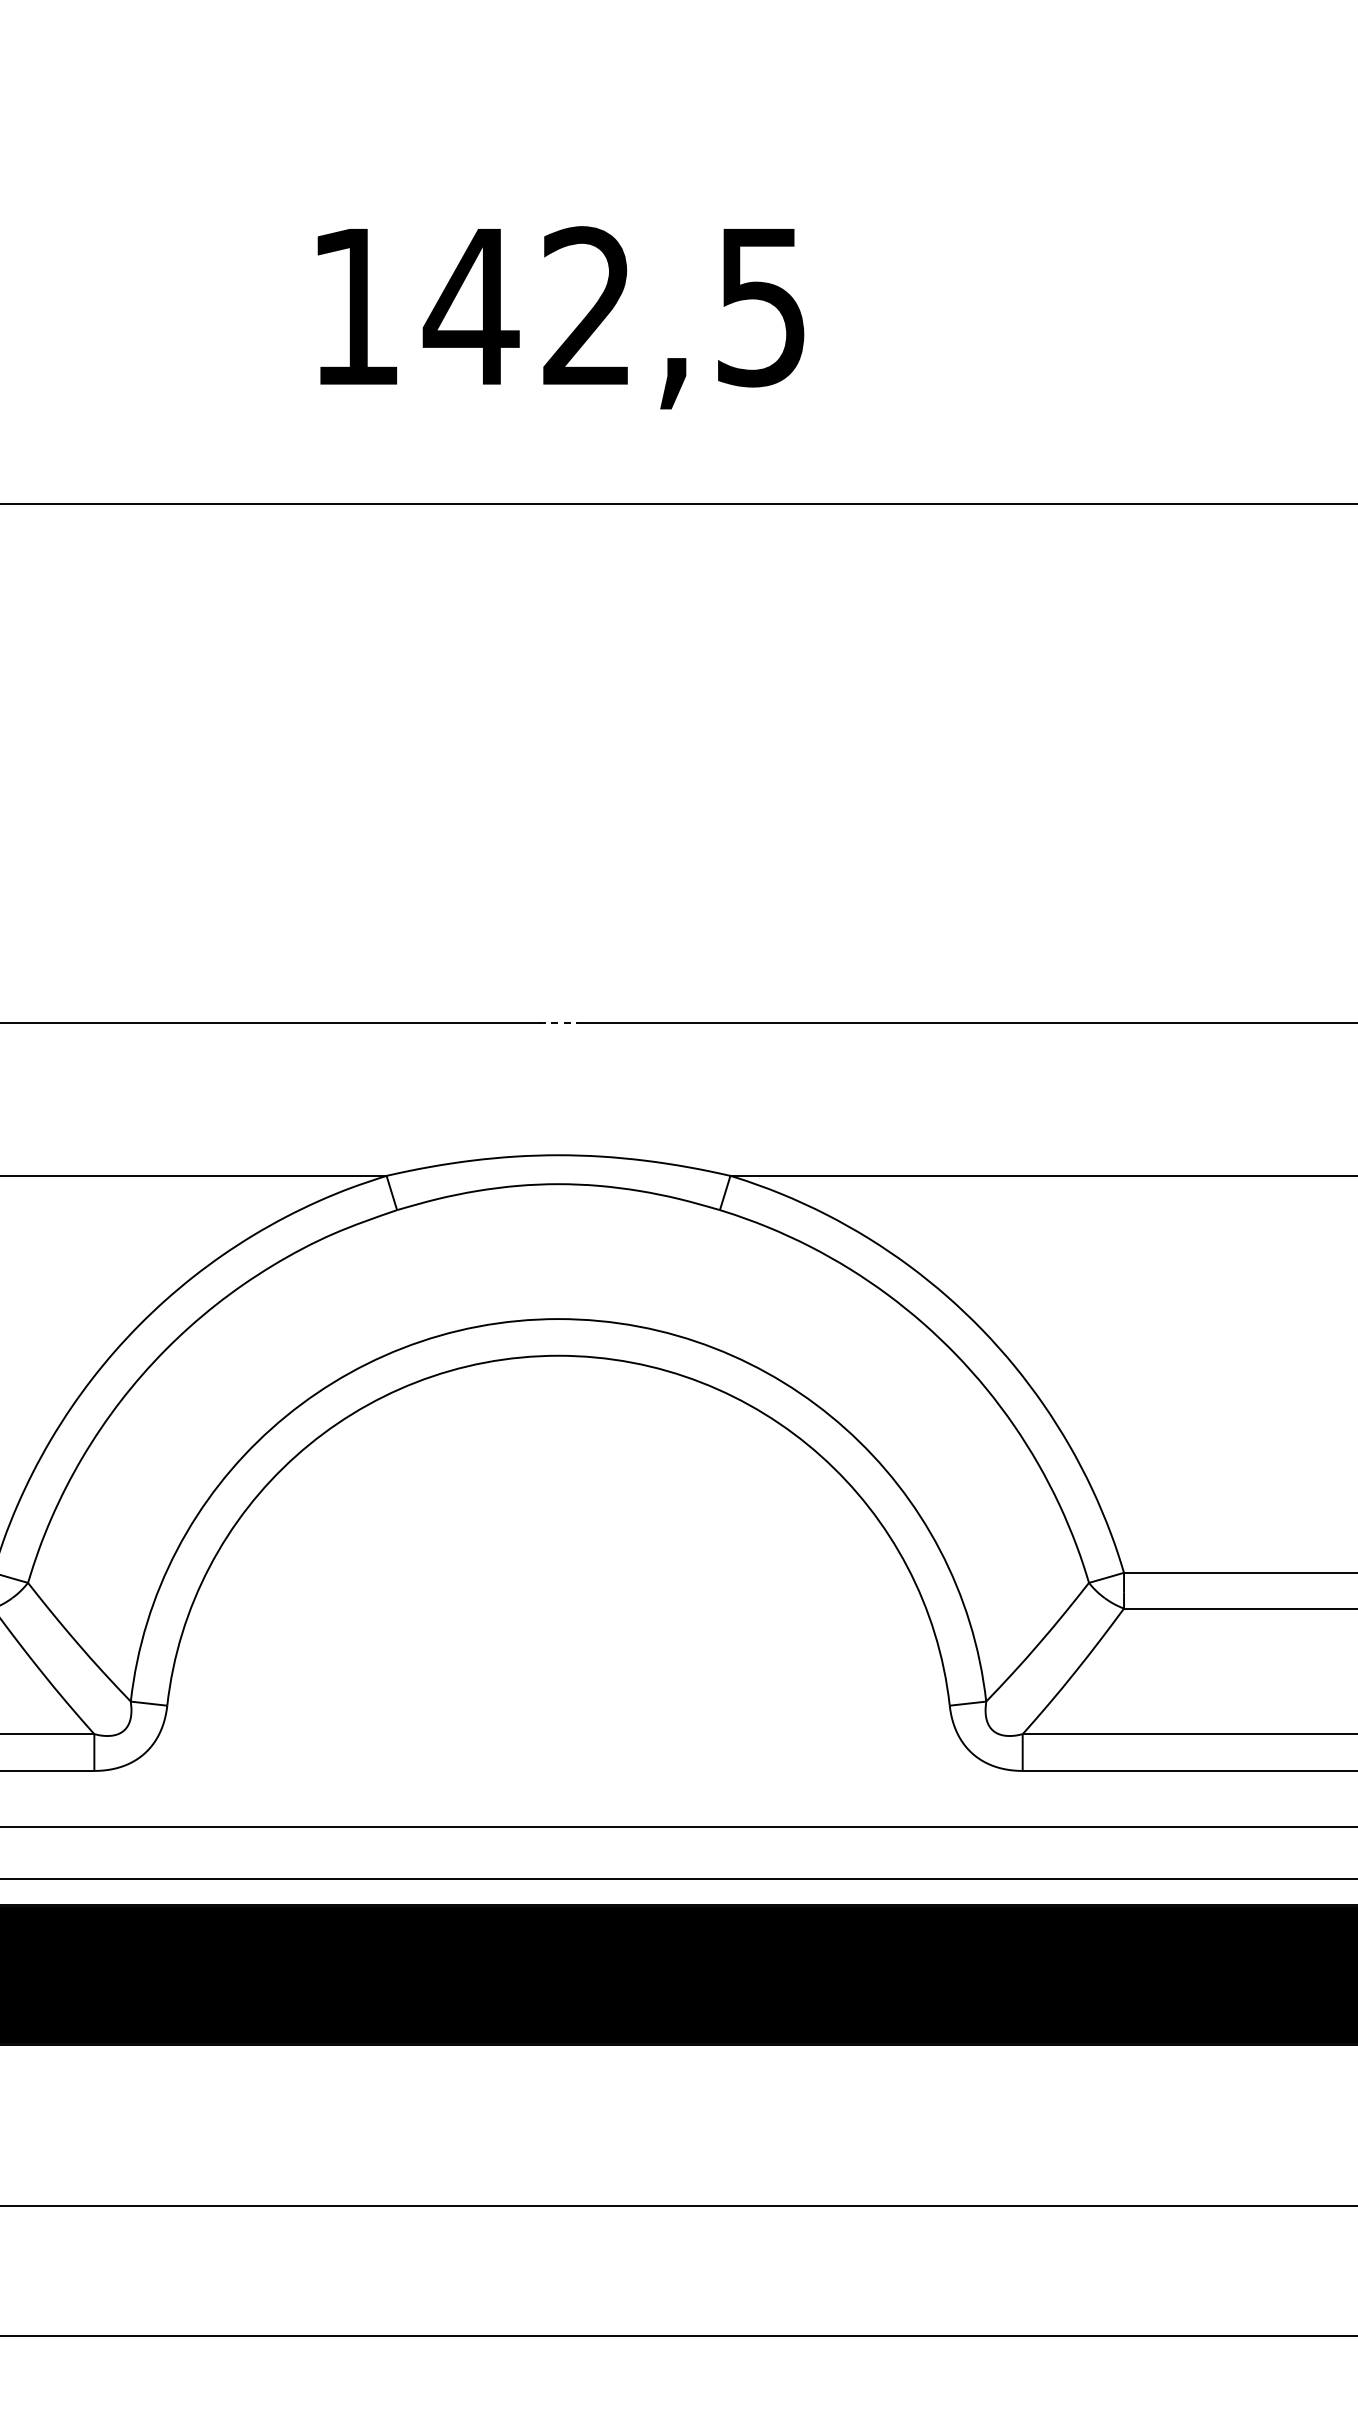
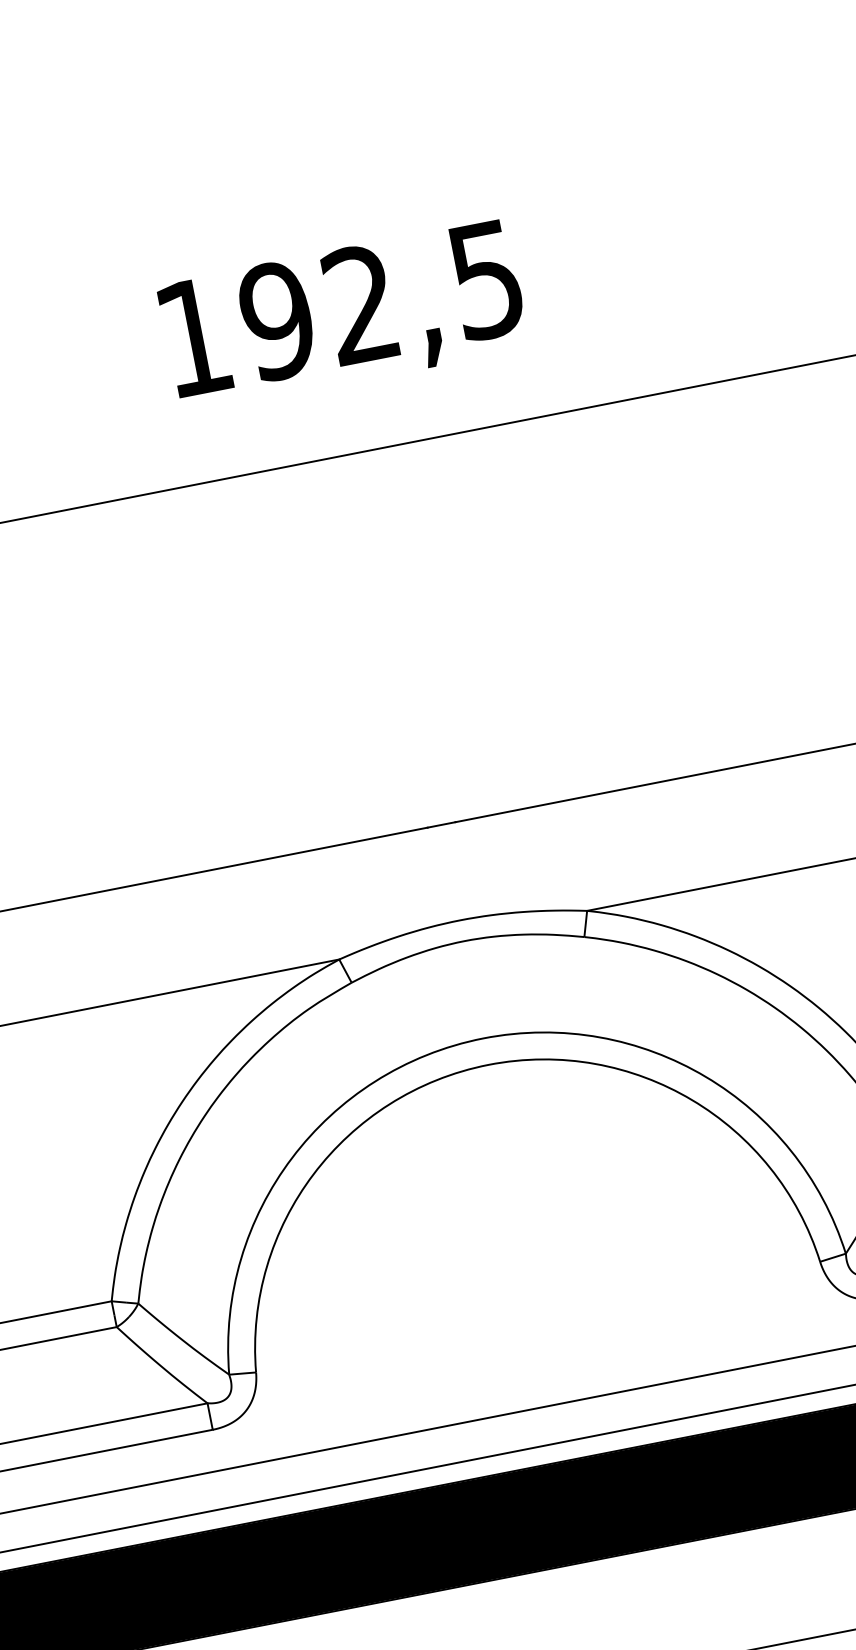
text: (470, 306) -> (276, 320), 142,5 -> 192,5
line: (559, 1022) -> (442, 824), dashed -> solid

